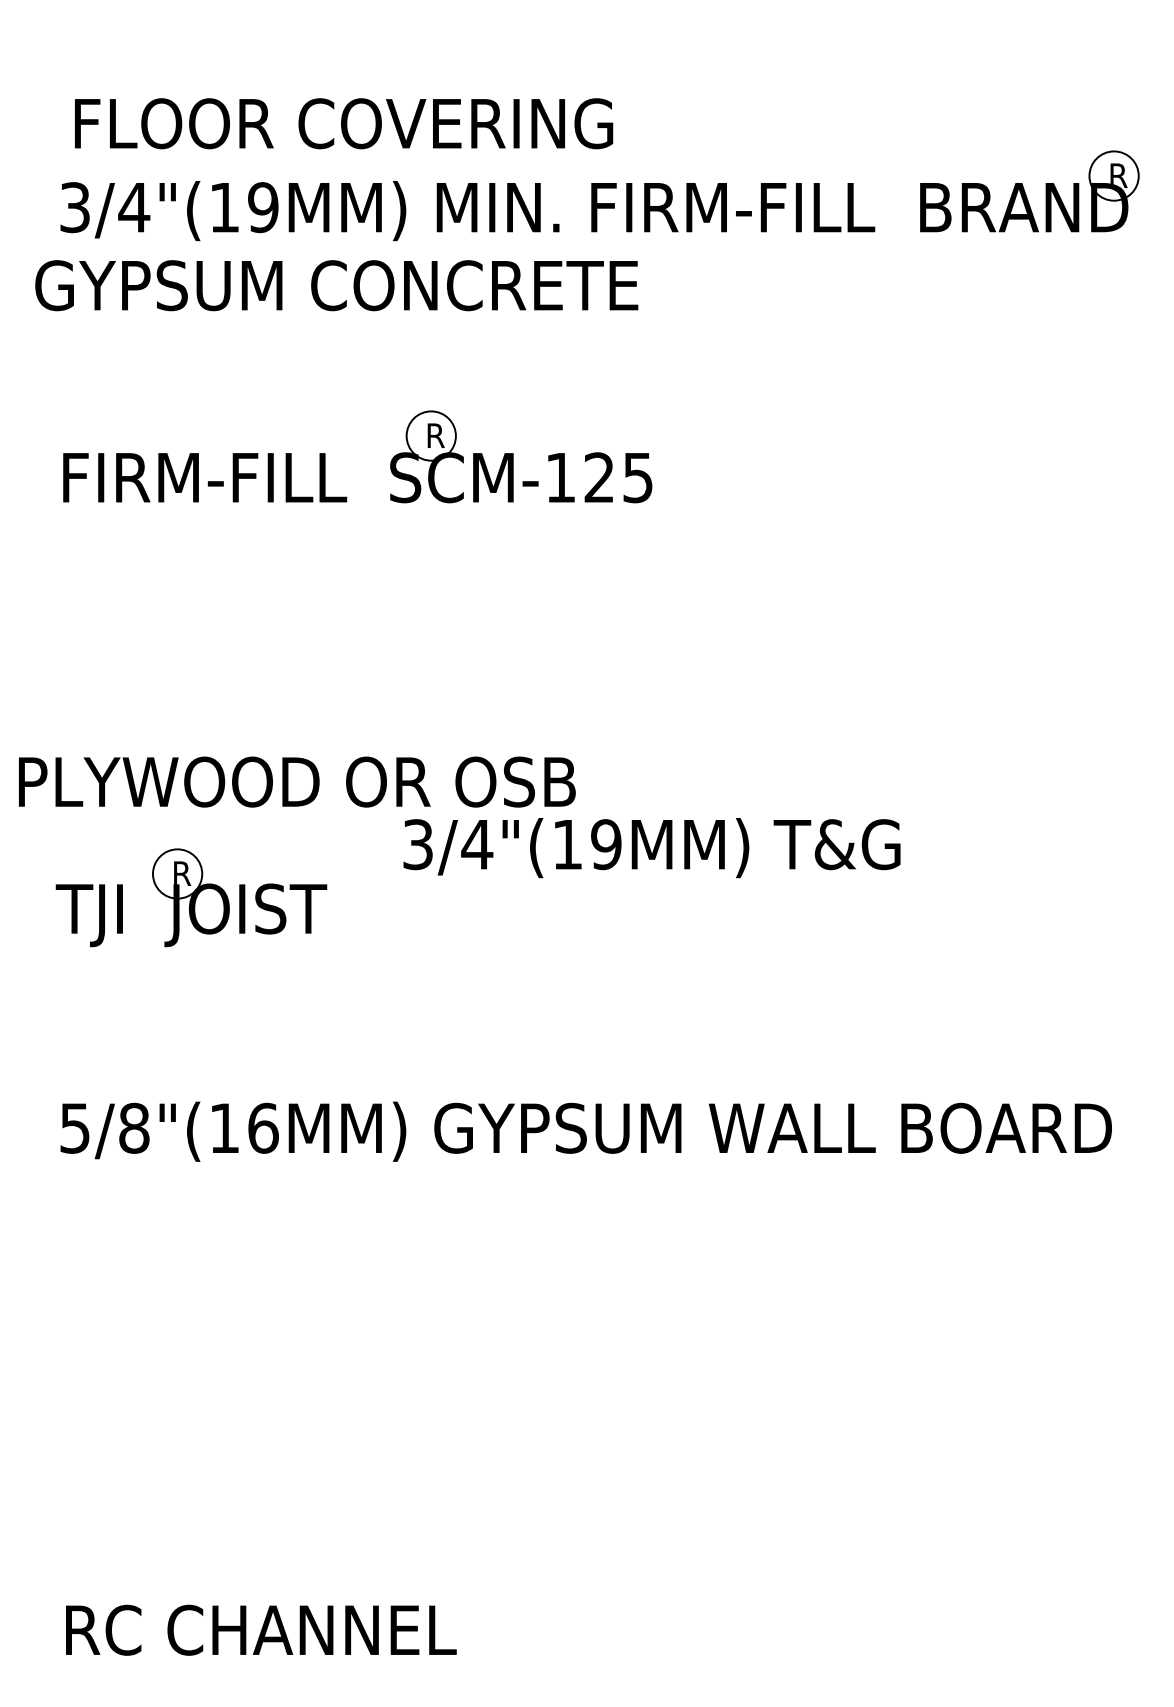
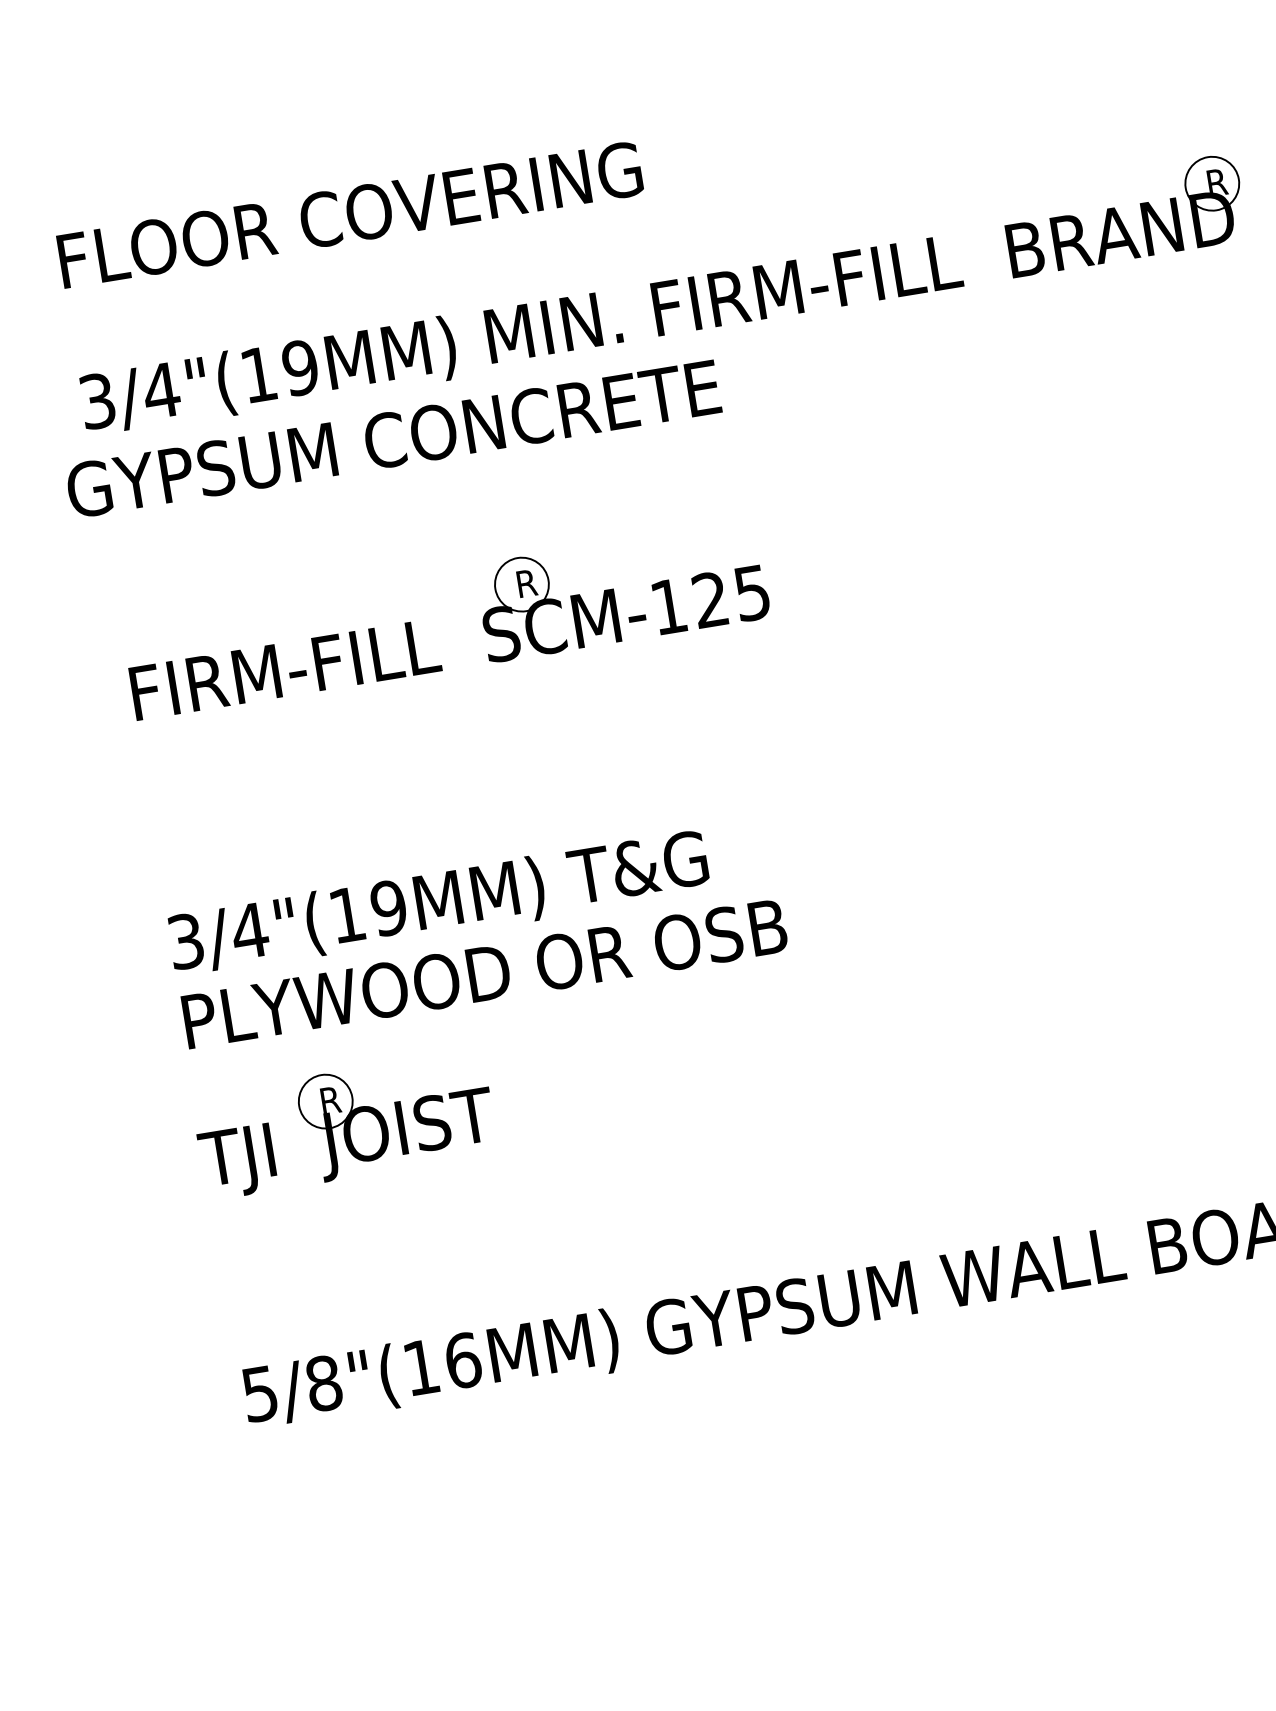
text: (344, 123) -> (350, 214), moved
text: (297, 781) -> (485, 973), moved
text: (651, 848) -> (438, 904), moved

